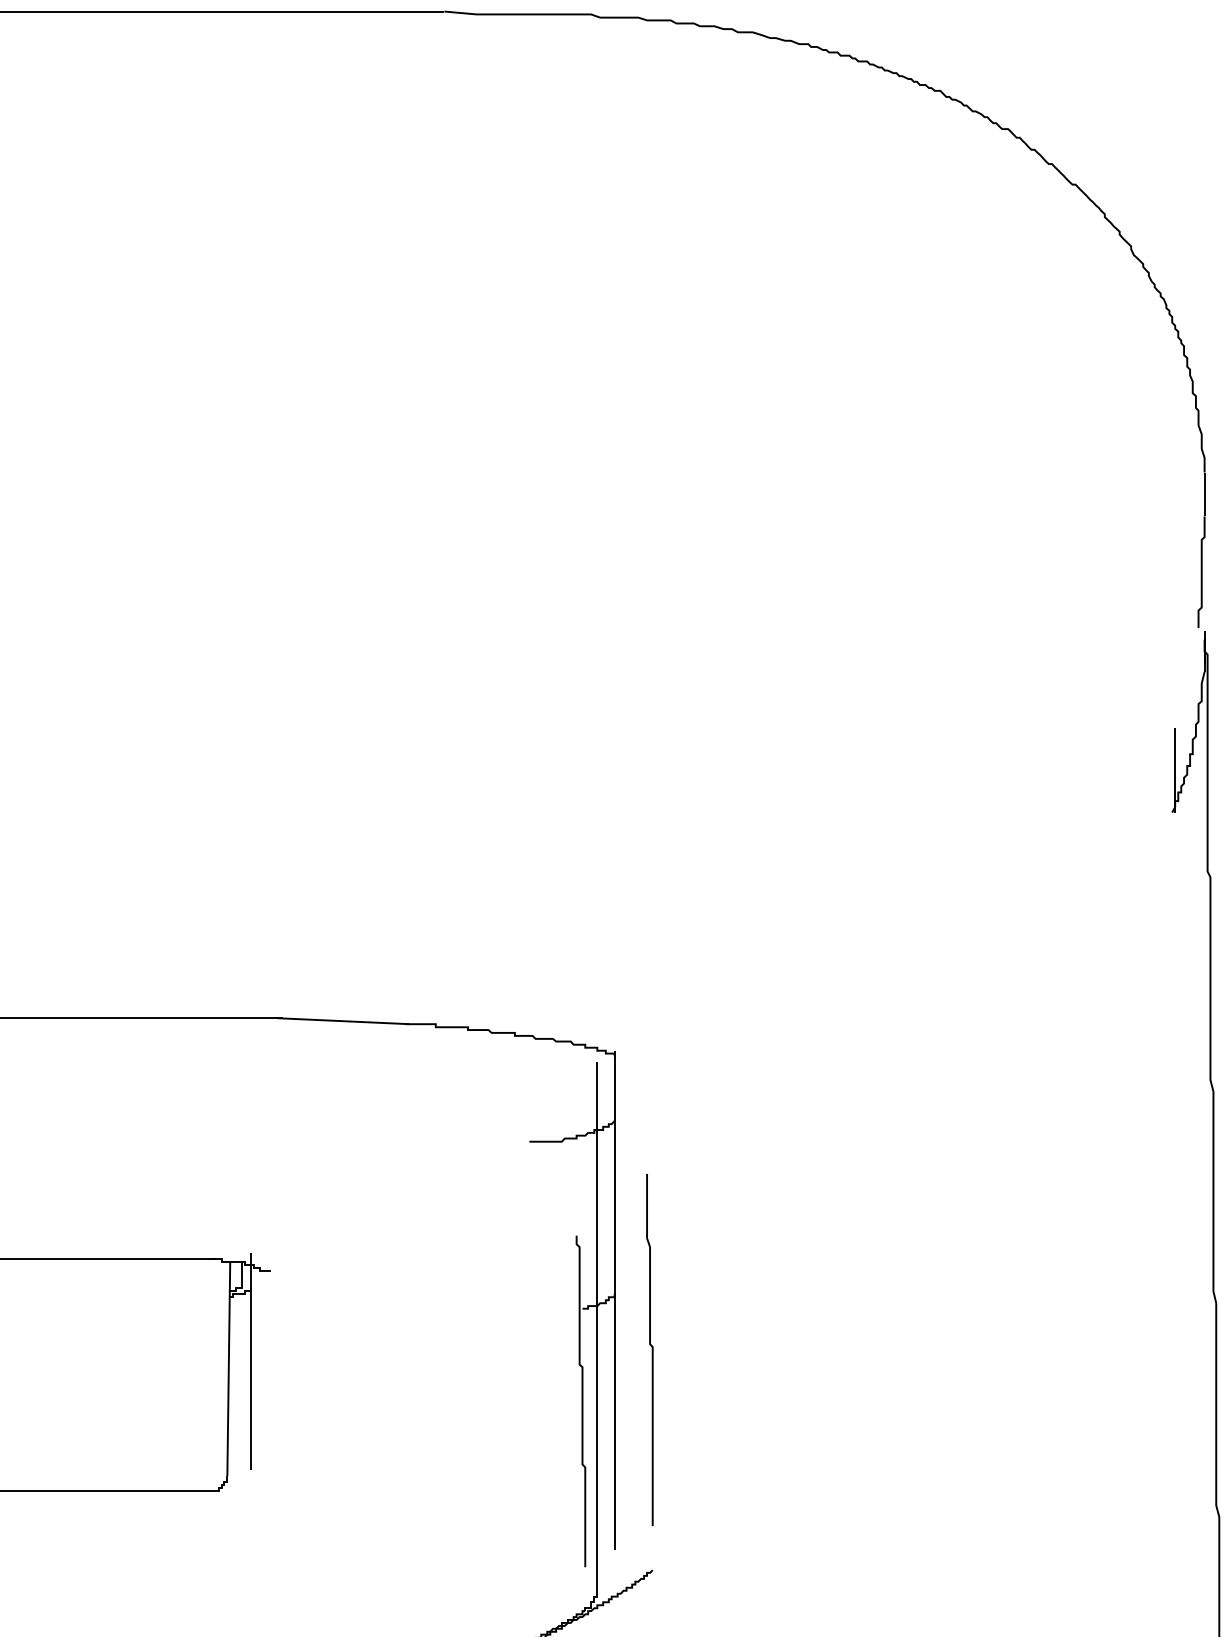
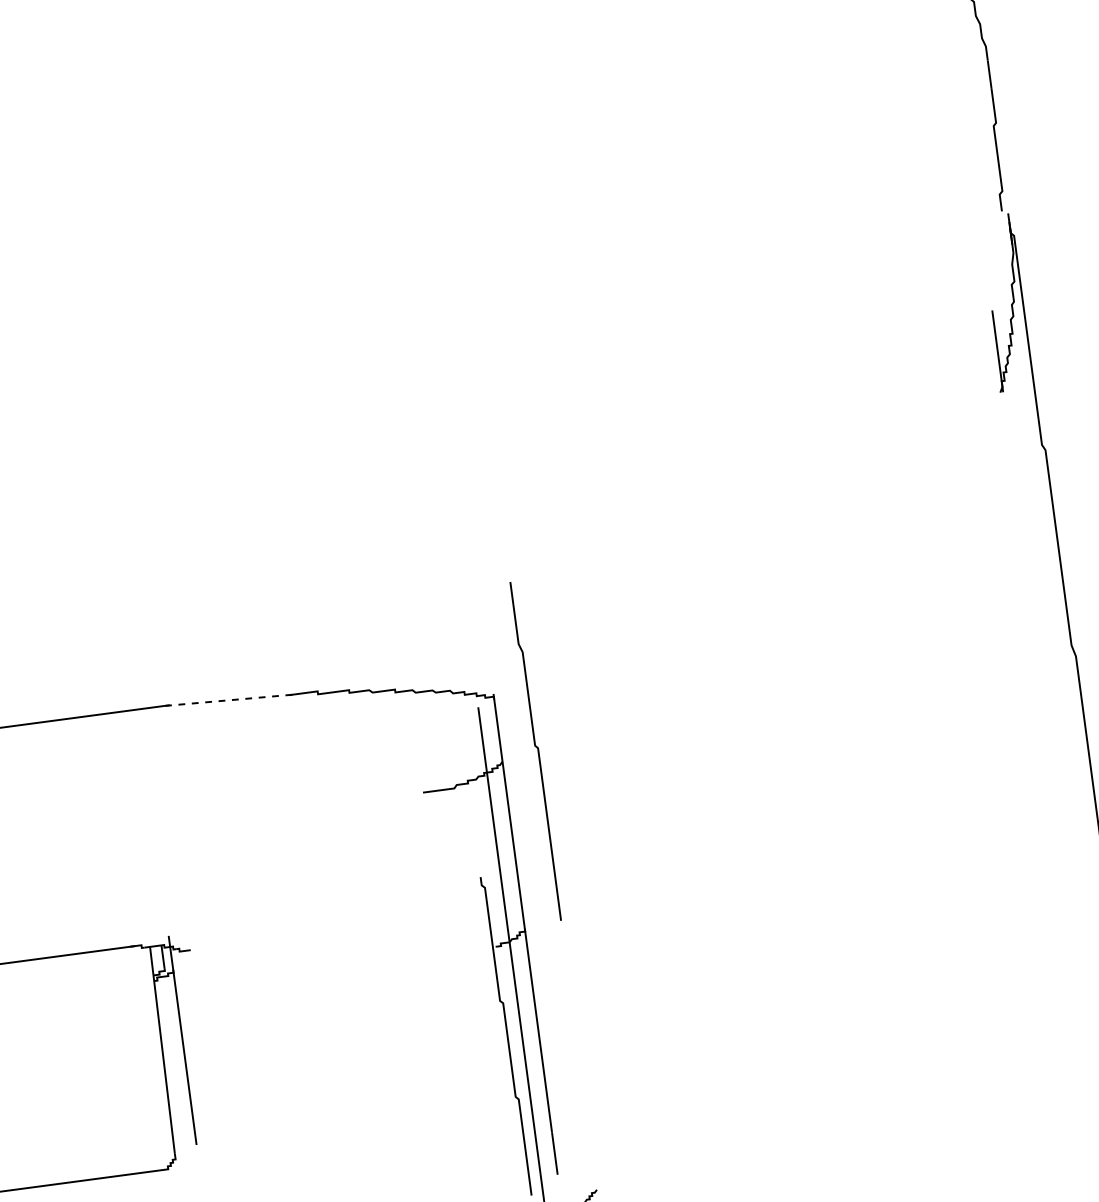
line: (342, 1021) -> (227, 700), solid -> dashed
curve: (651, 1350) -> (537, 751), moved

